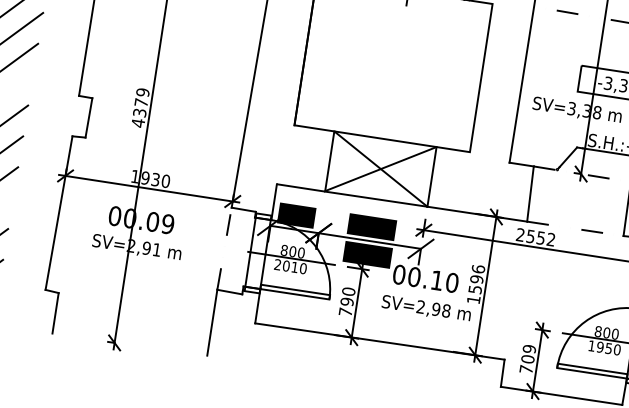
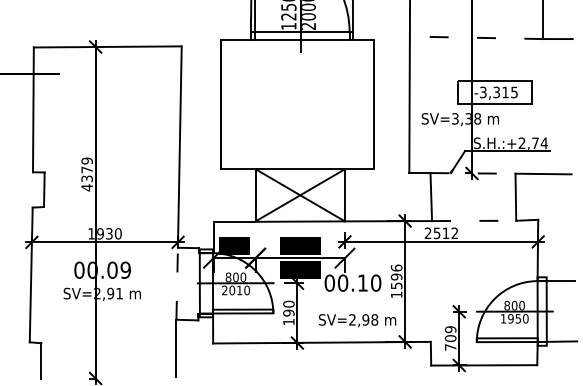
text: (540, 238) -> (445, 233), 2552 -> 2512
text: (426, 308) -> (357, 320), moved
text: (345, 311) -> (288, 321), 790 -> 190

